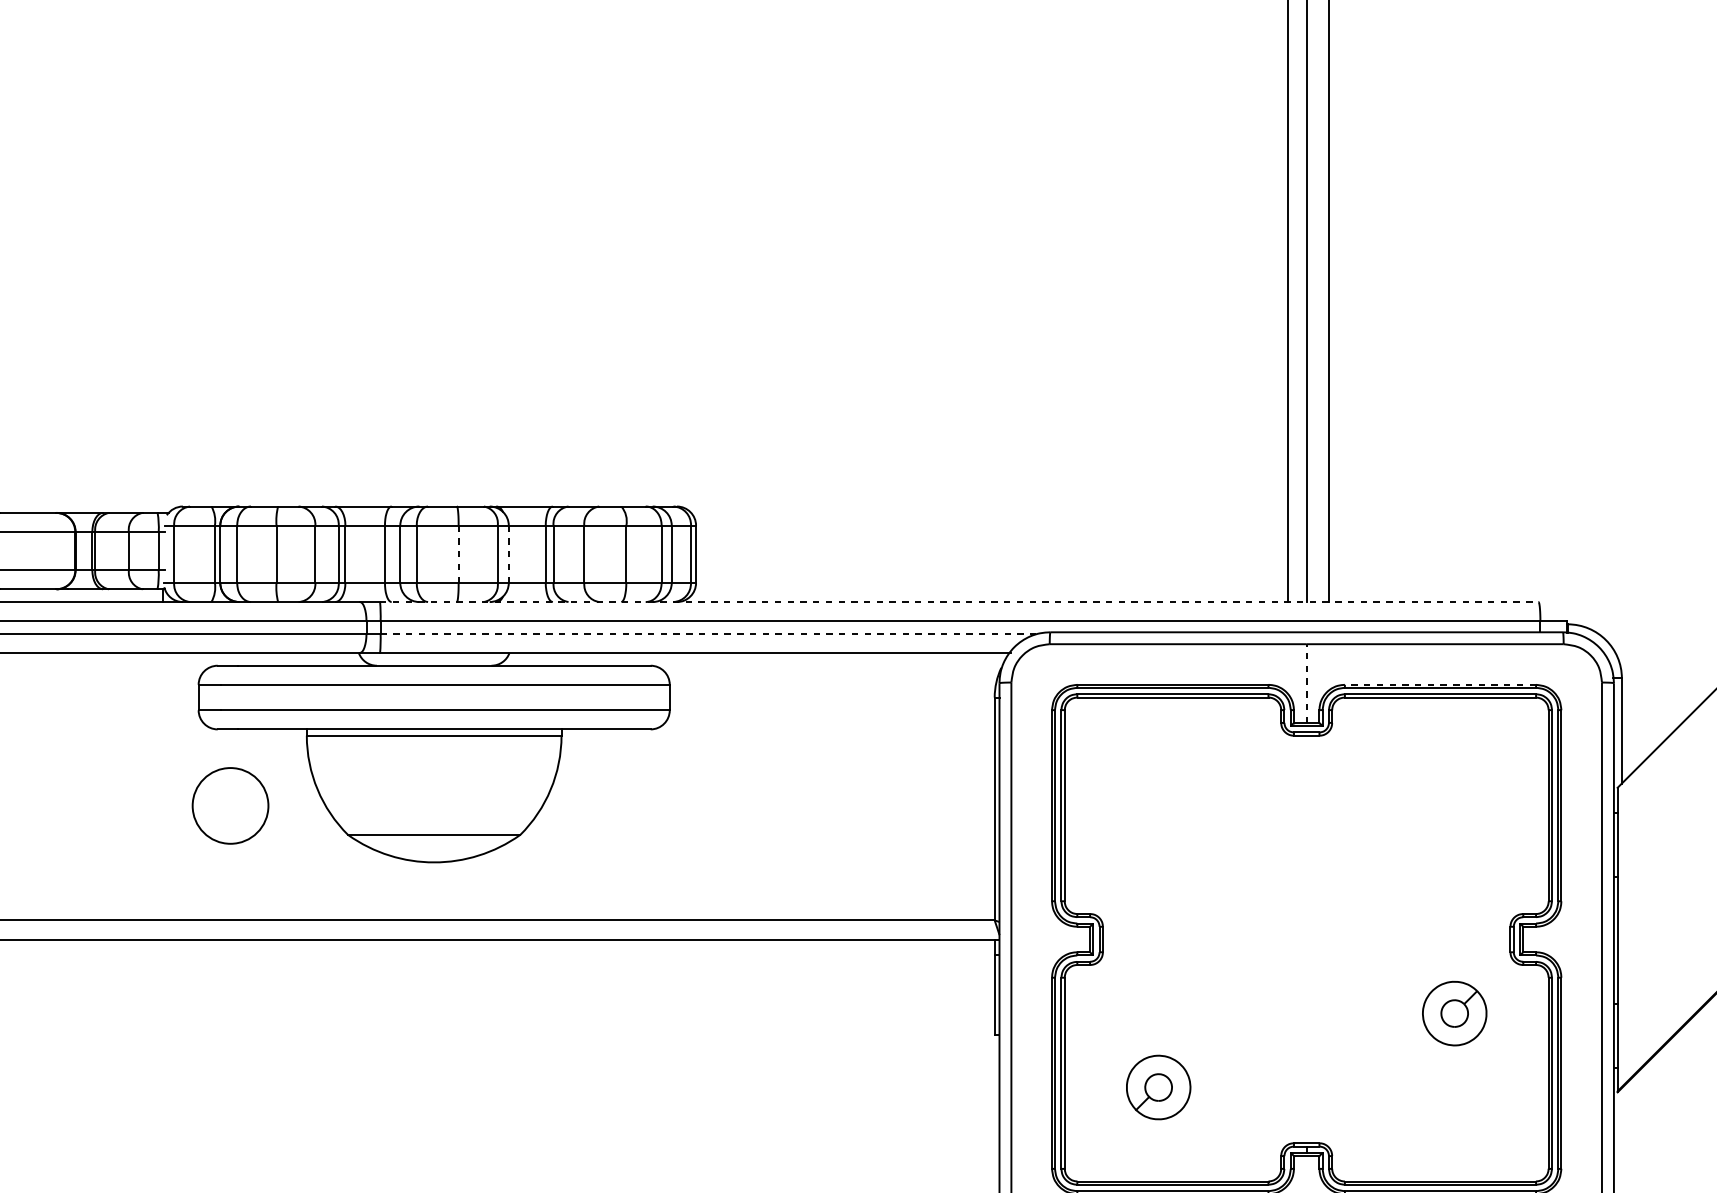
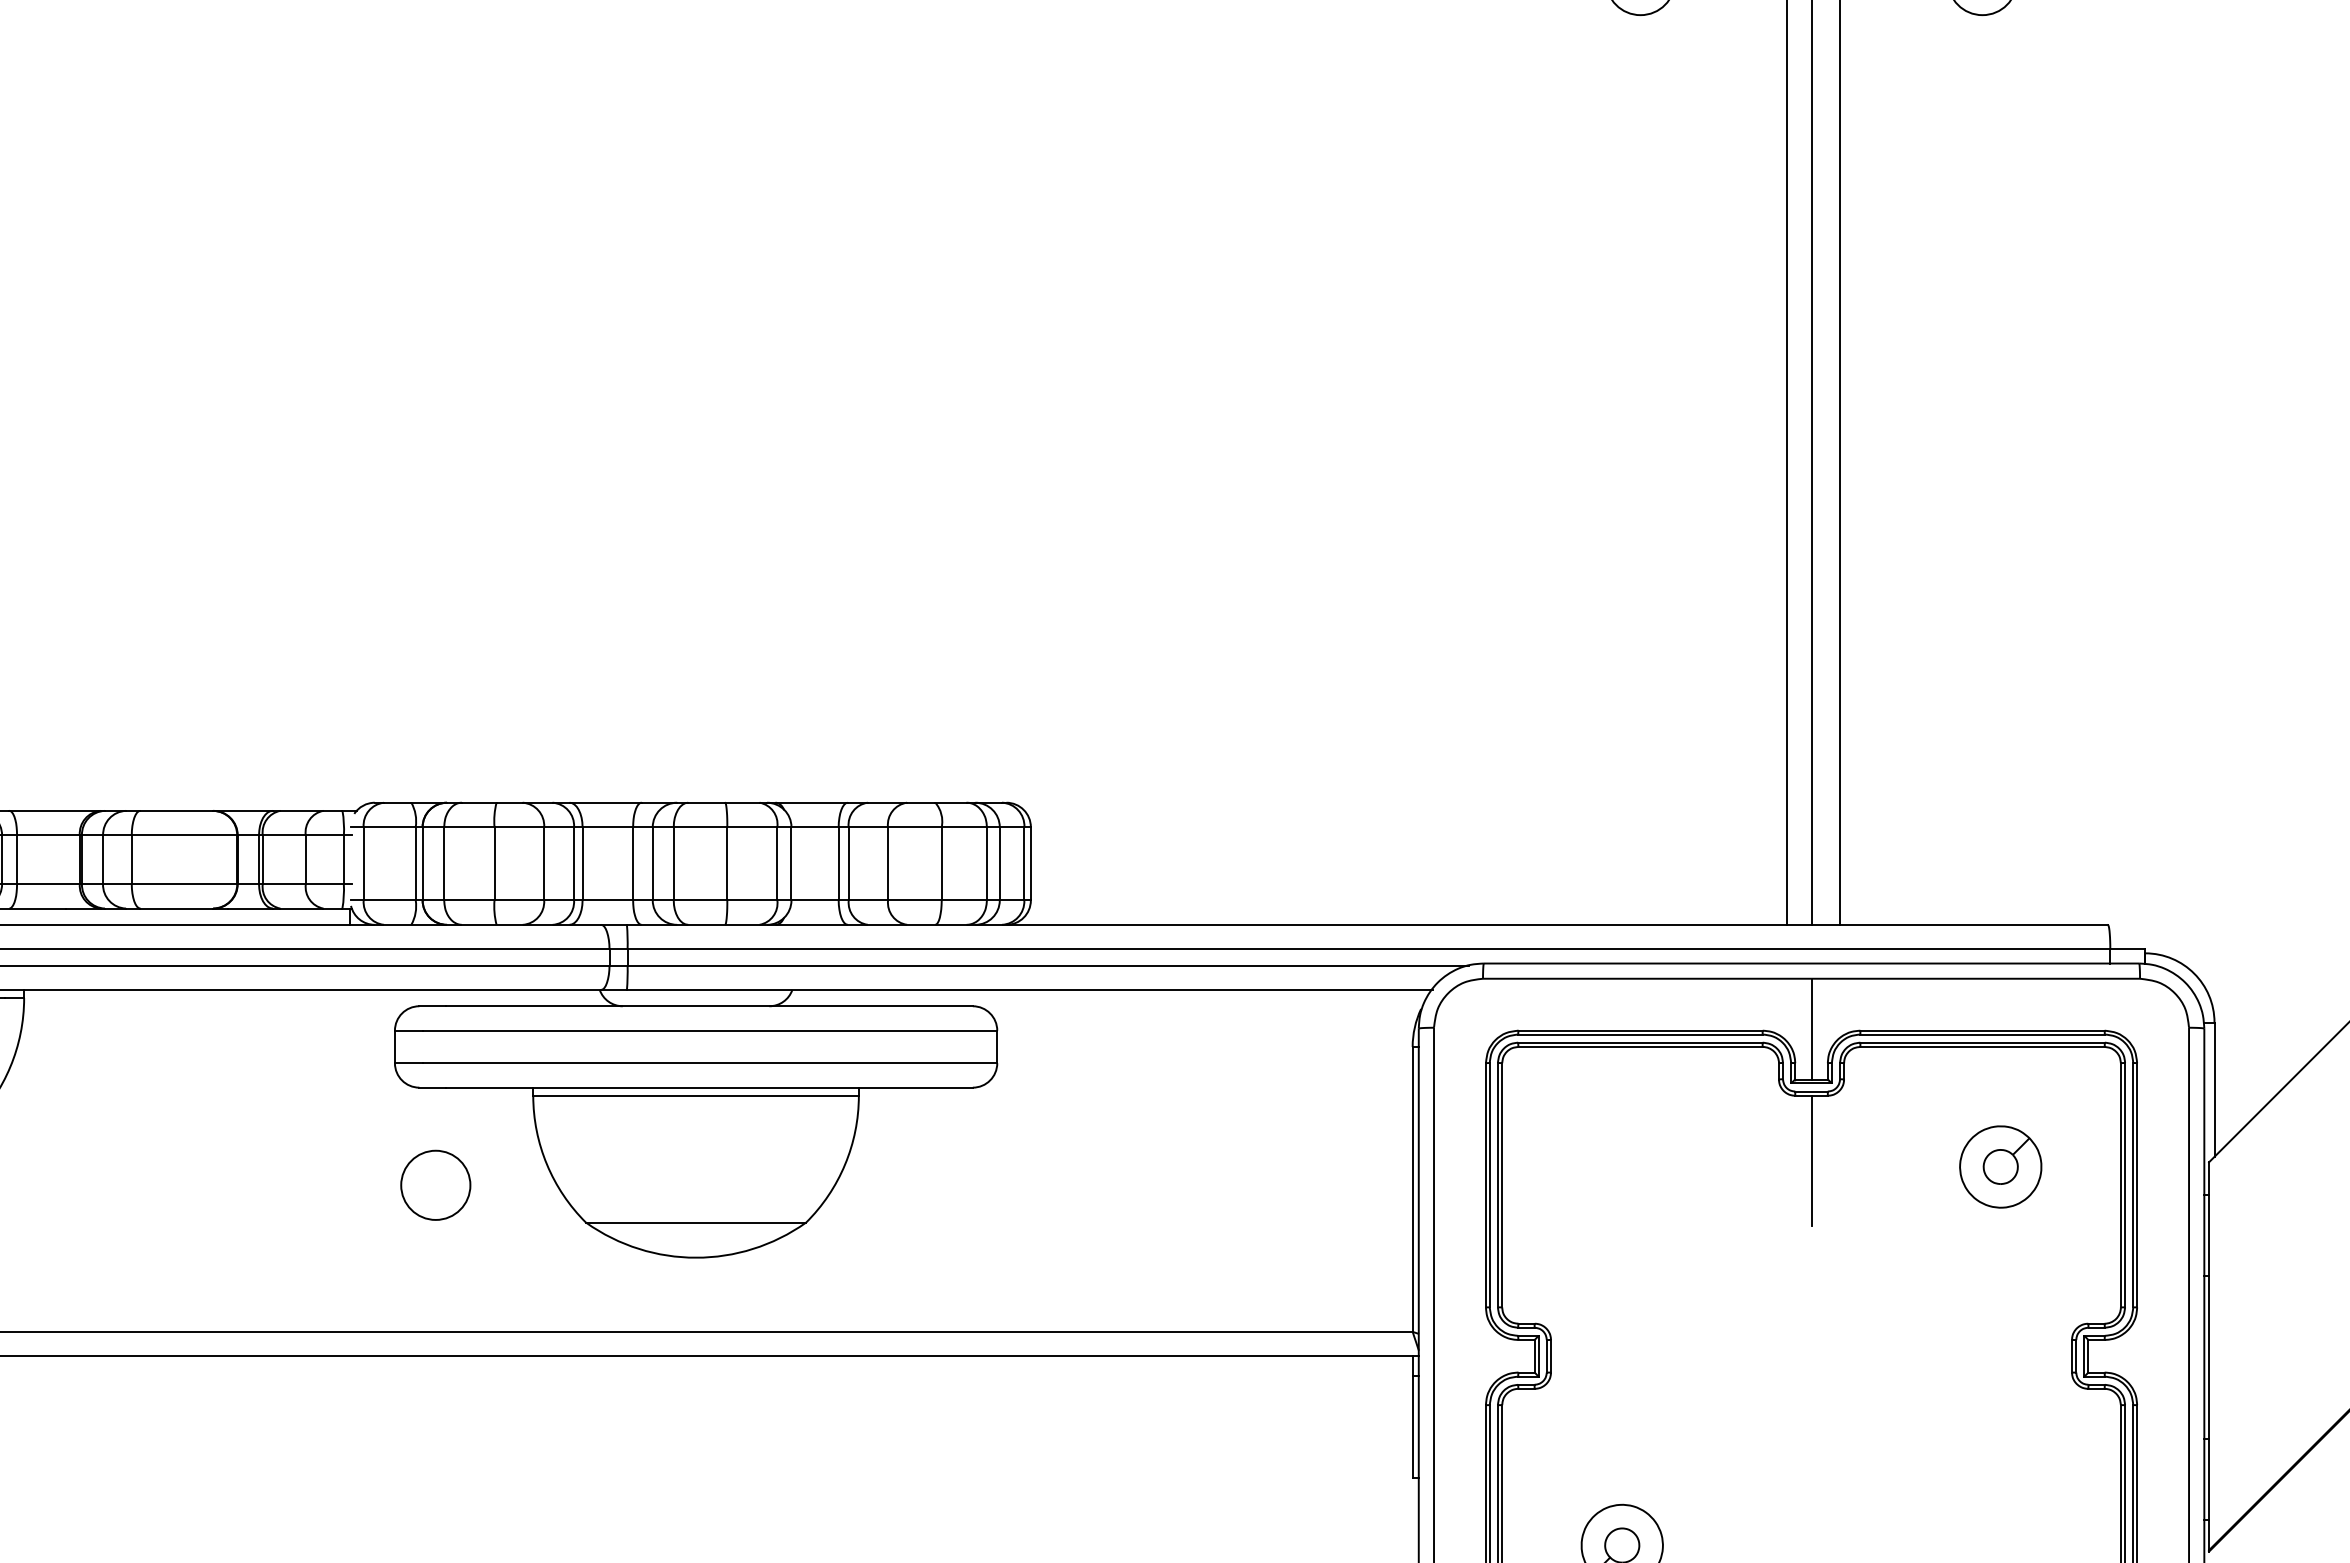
line: (458, 554) -> (727, 863), dashed -> solid
line: (508, 554) -> (791, 863), dashed -> solid
line: (959, 601) -> (1367, 924), dashed -> solid
line: (709, 633) -> (1048, 965), dashed -> solid
line: (1306, 683) -> (1811, 1028), dashed -> solid
line: (1440, 684) -> (1982, 1030), dashed -> solid
line: (1306, 786) -> (1811, 1160), added
circle: (230, 805) -> (435, 1184), size x0.71
part: (1454, 1013) -> (2000, 1166), moved

